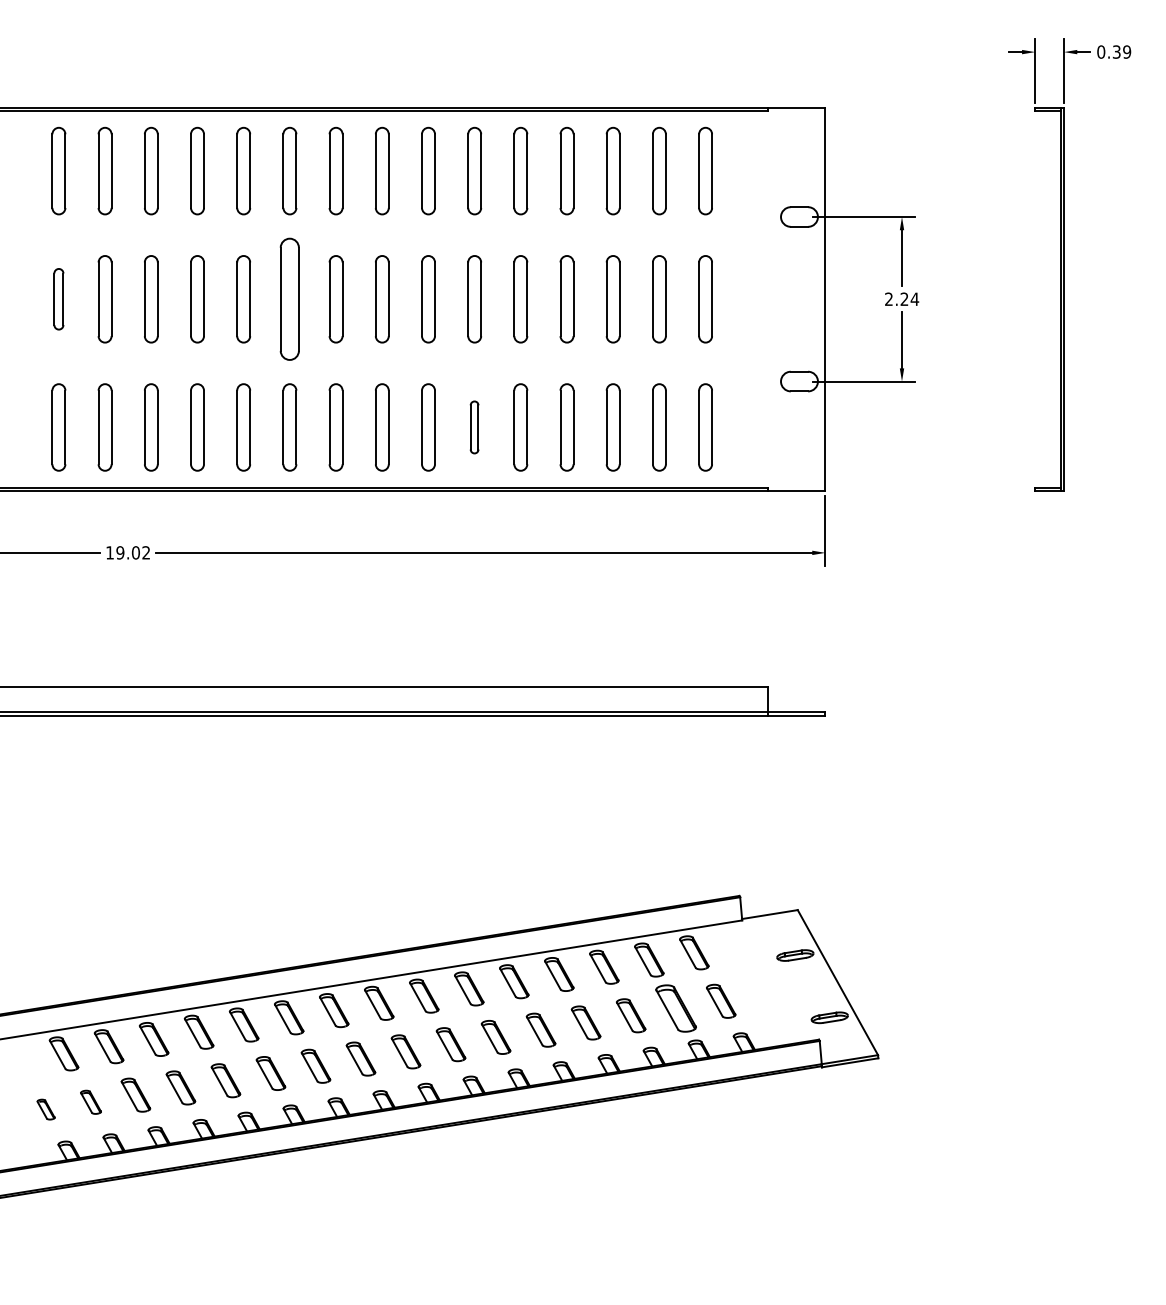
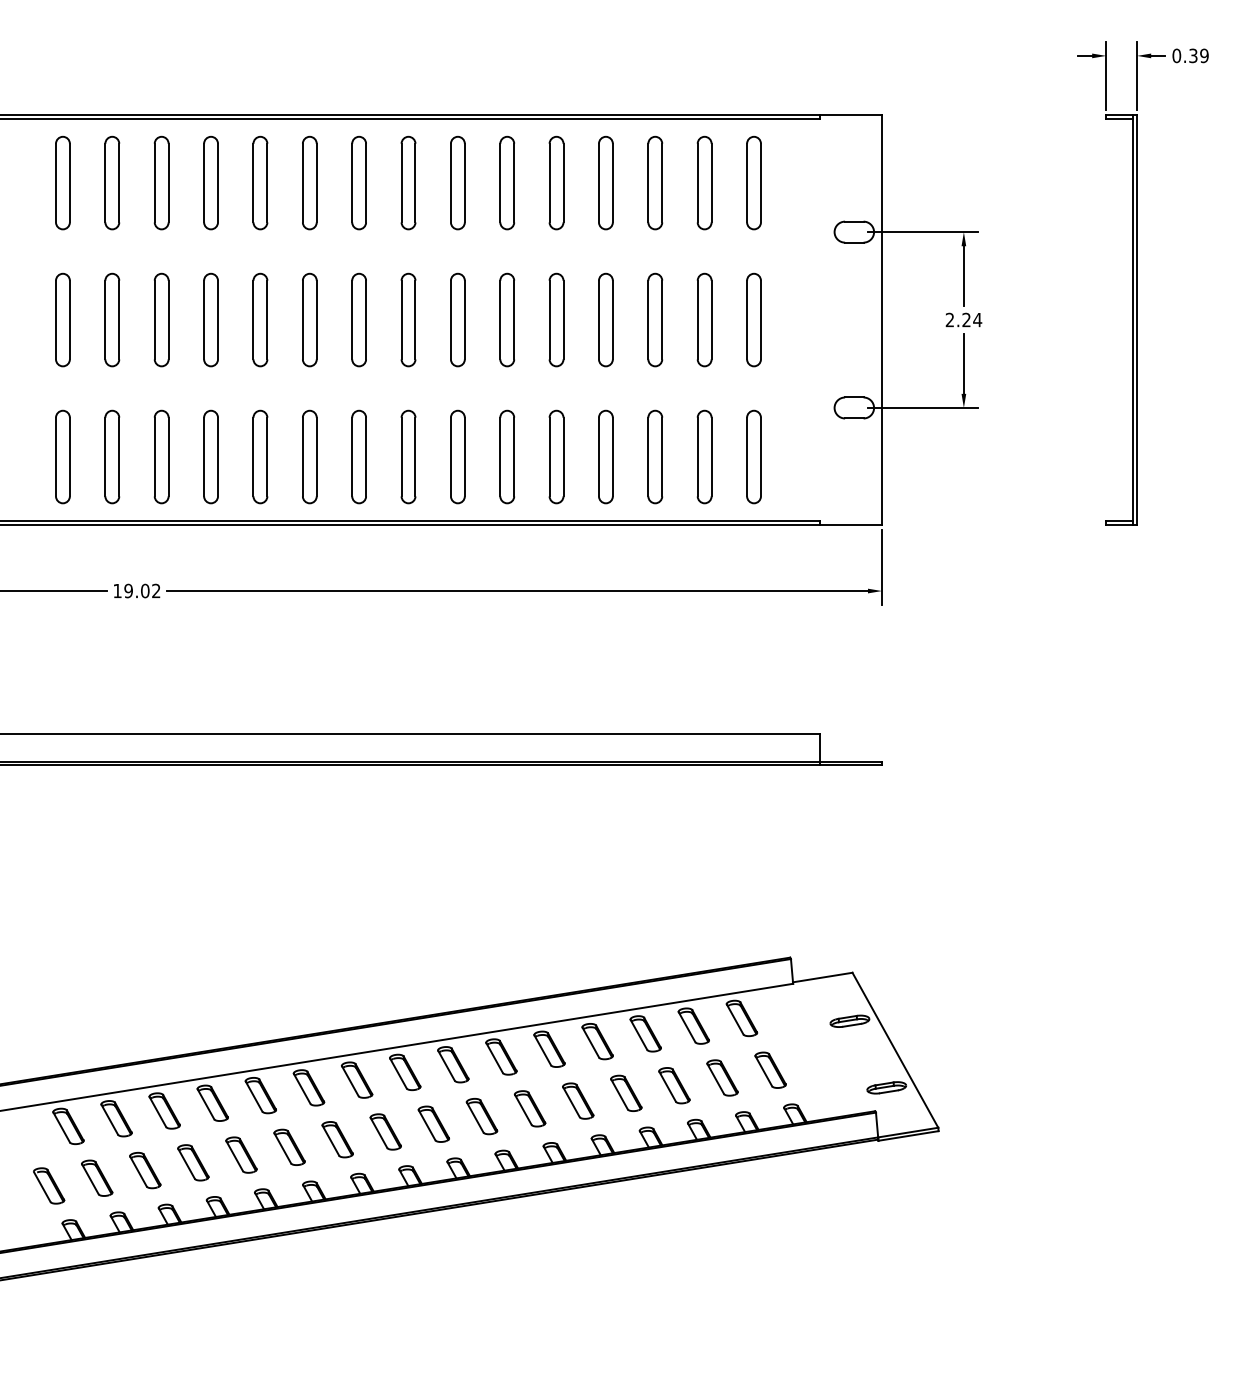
part: (58, 298) -> (62, 319), size x1.43
part: (289, 298) -> (309, 319), size x0.71
part: (473, 426) -> (506, 456), size x1.67
part: (676, 1008) -> (722, 1077), size x0.71
part: (91, 1101) -> (97, 1177), size x1.43
part: (46, 1109) -> (49, 1185), size x1.67

